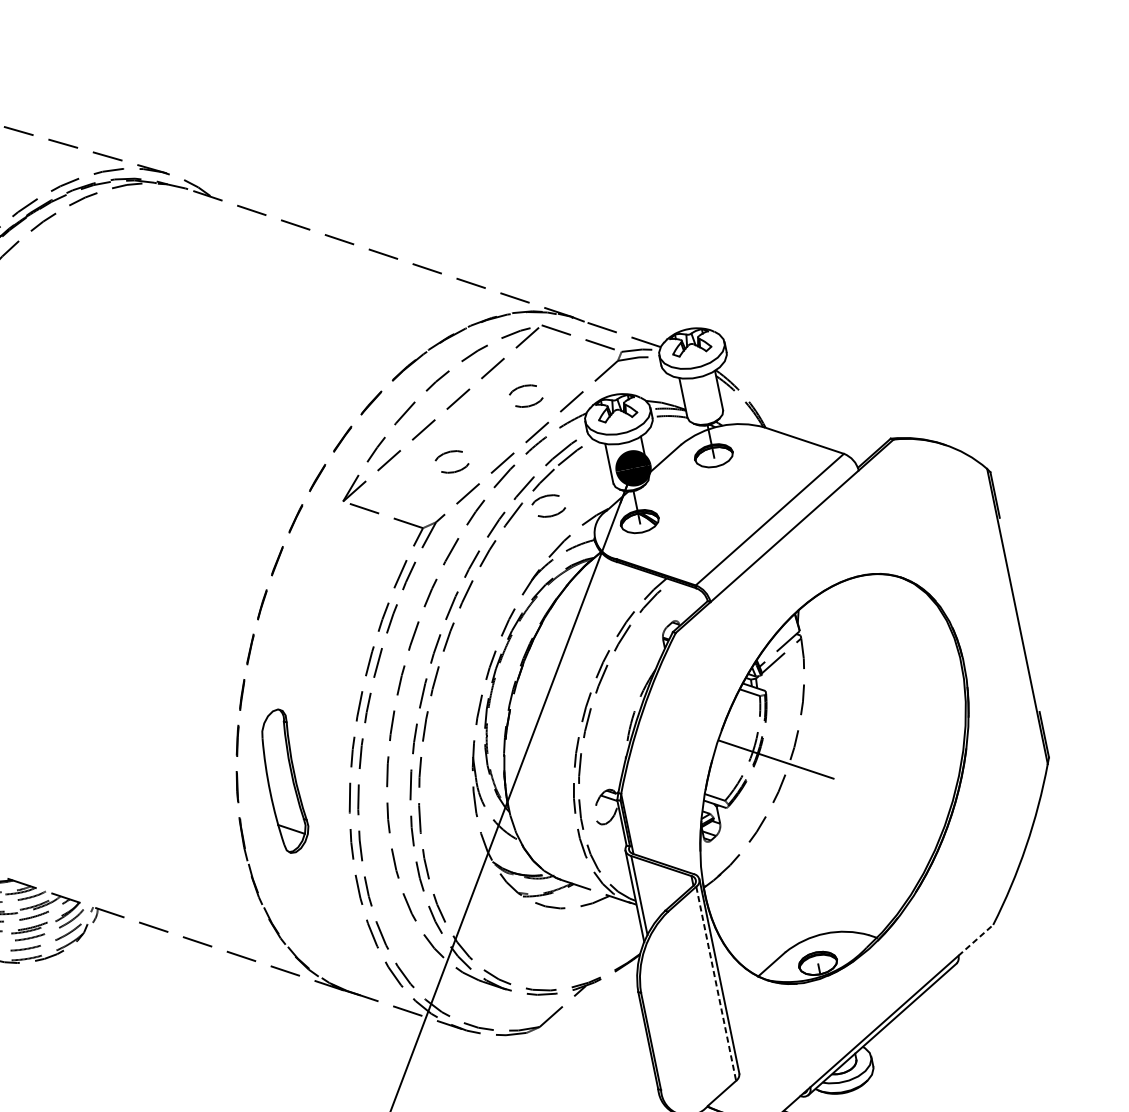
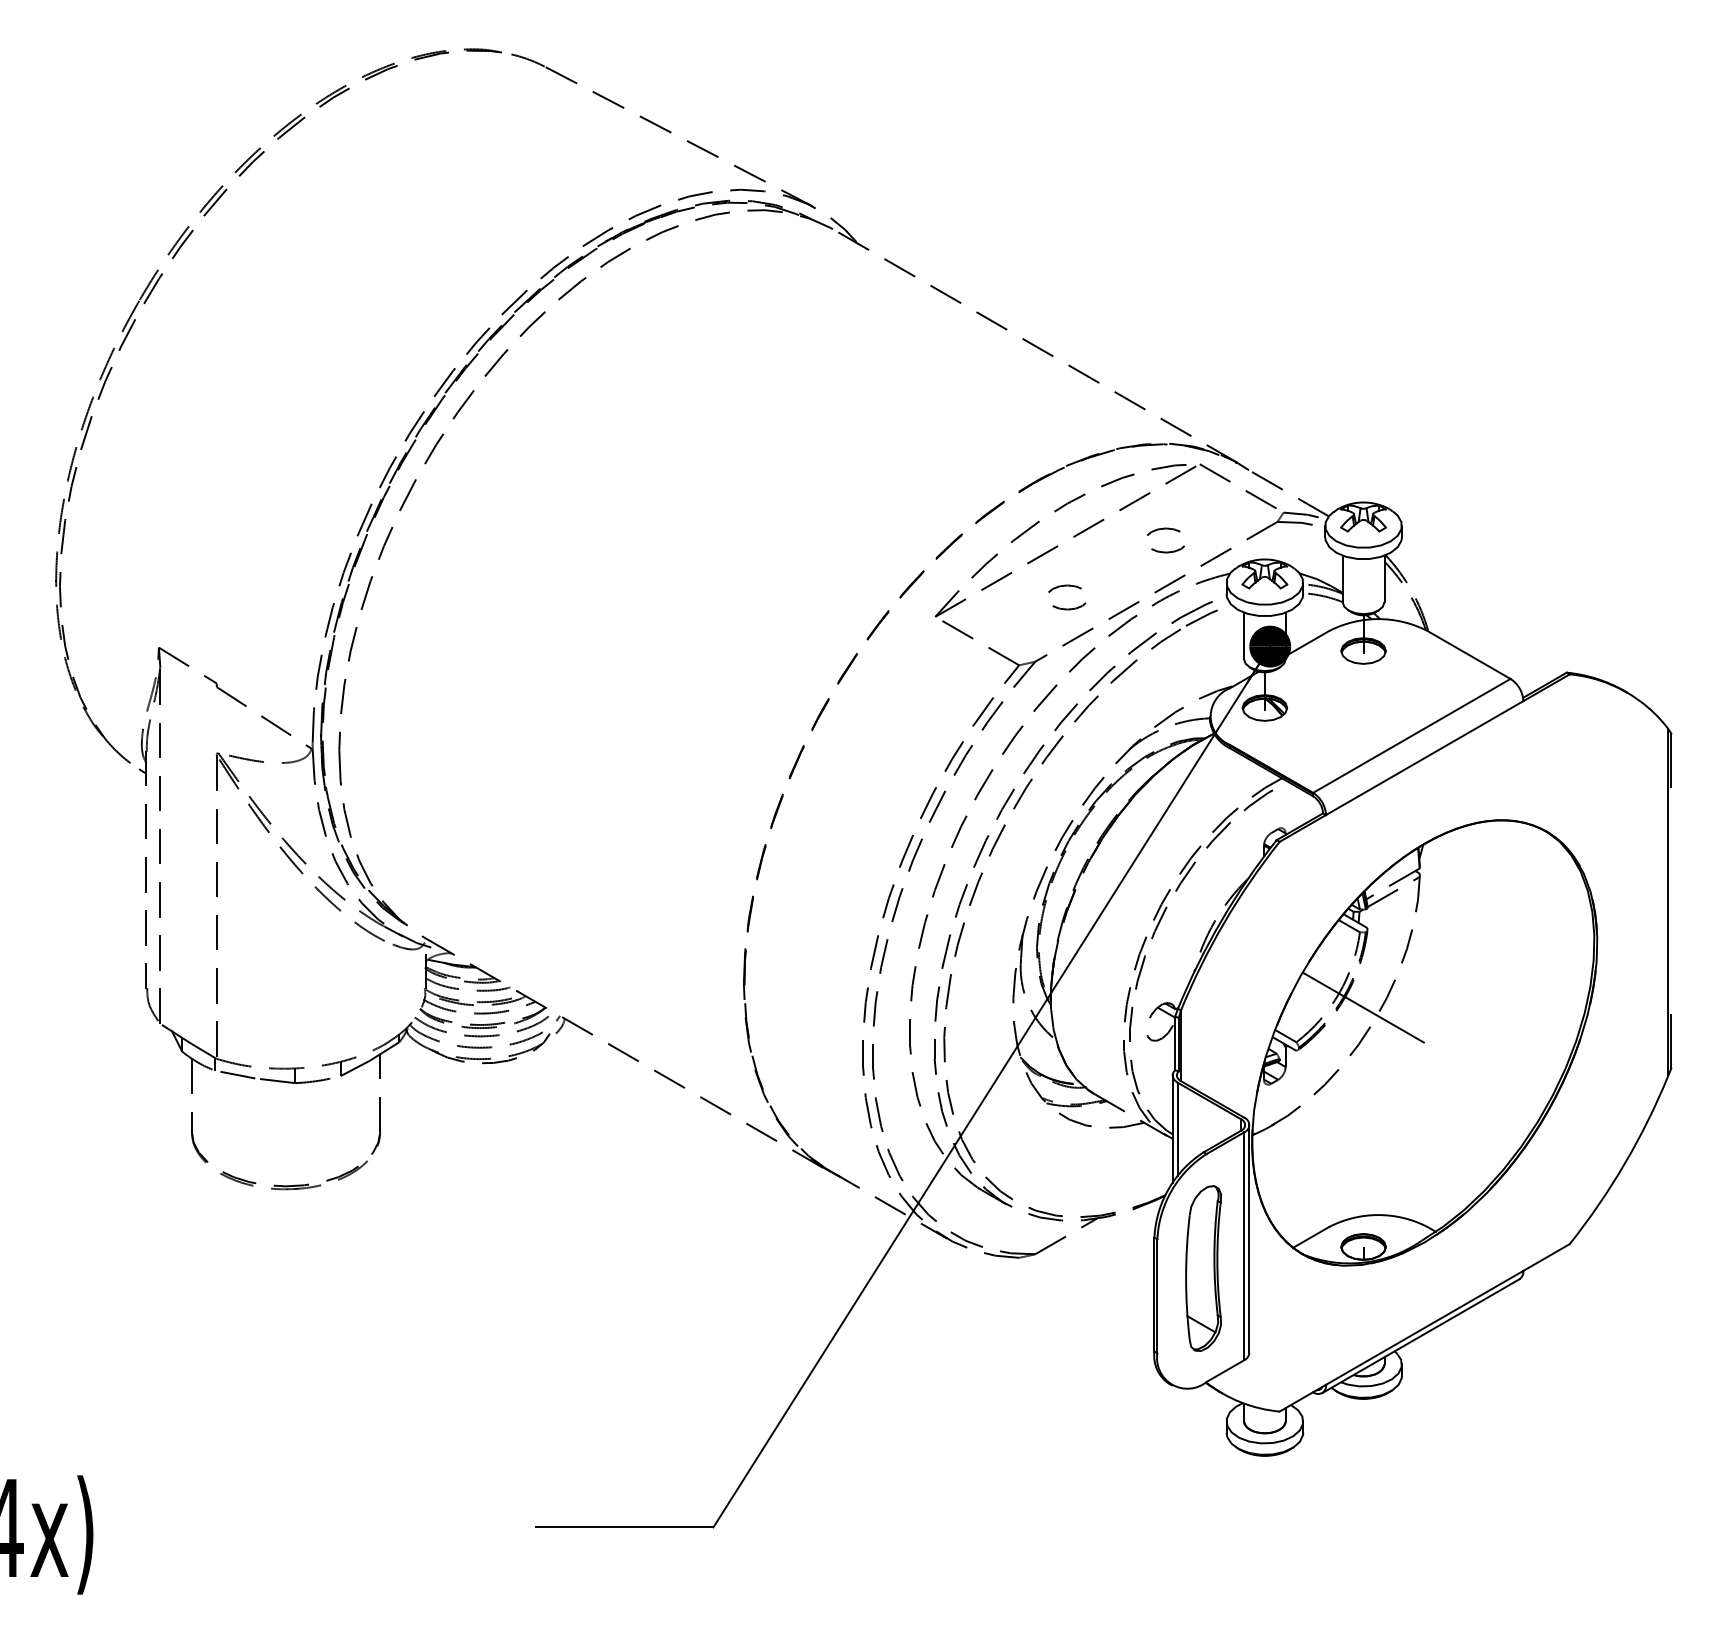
part: (546, 496) -> (1165, 658), removed
part: (283, 781) -> (1203, 1268), moved
line: (975, 940) -> (1546, 1257), dashed -> solid
line: (716, 983) -> (1244, 1246), dashed -> solid

